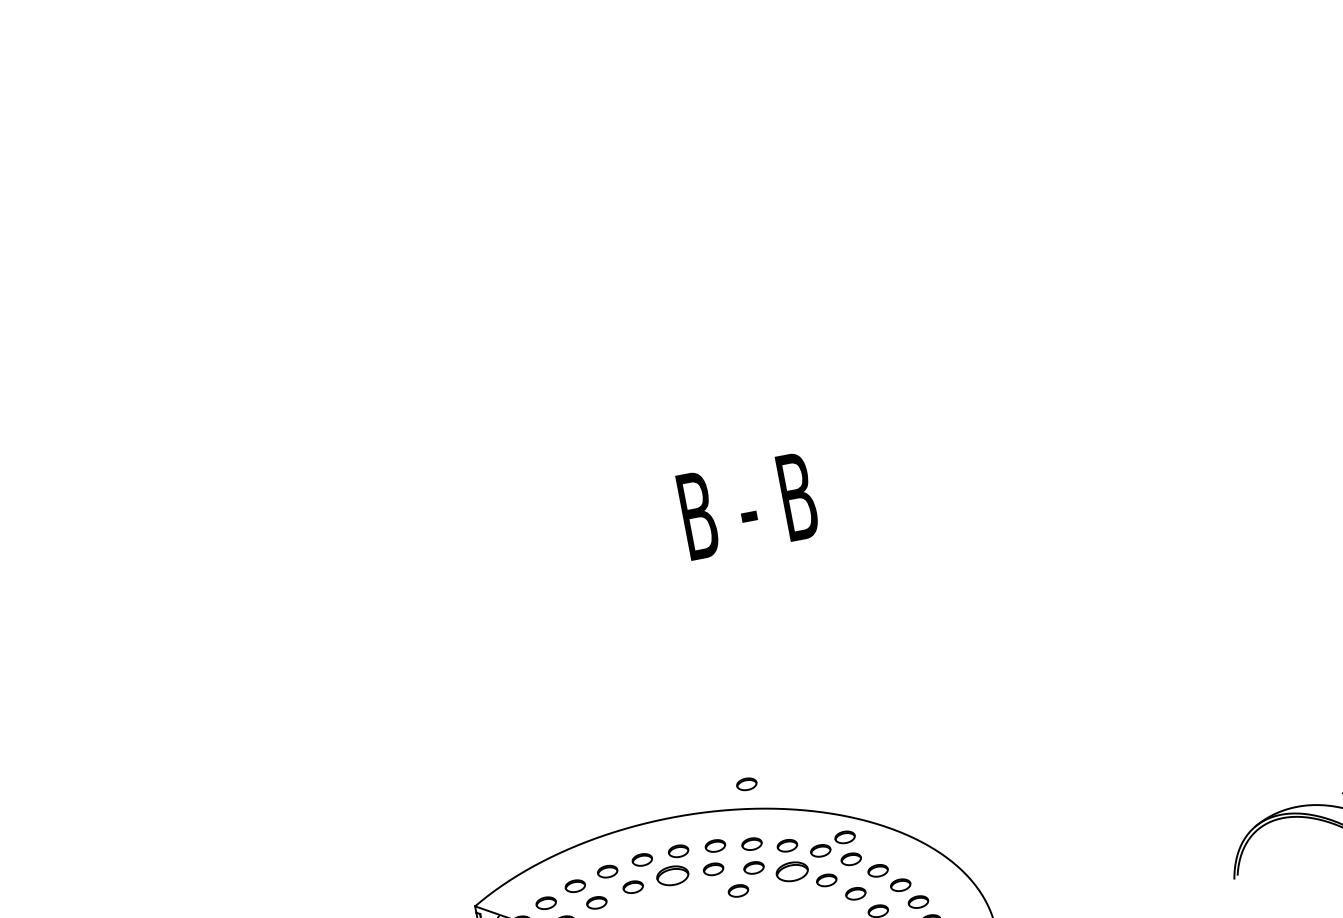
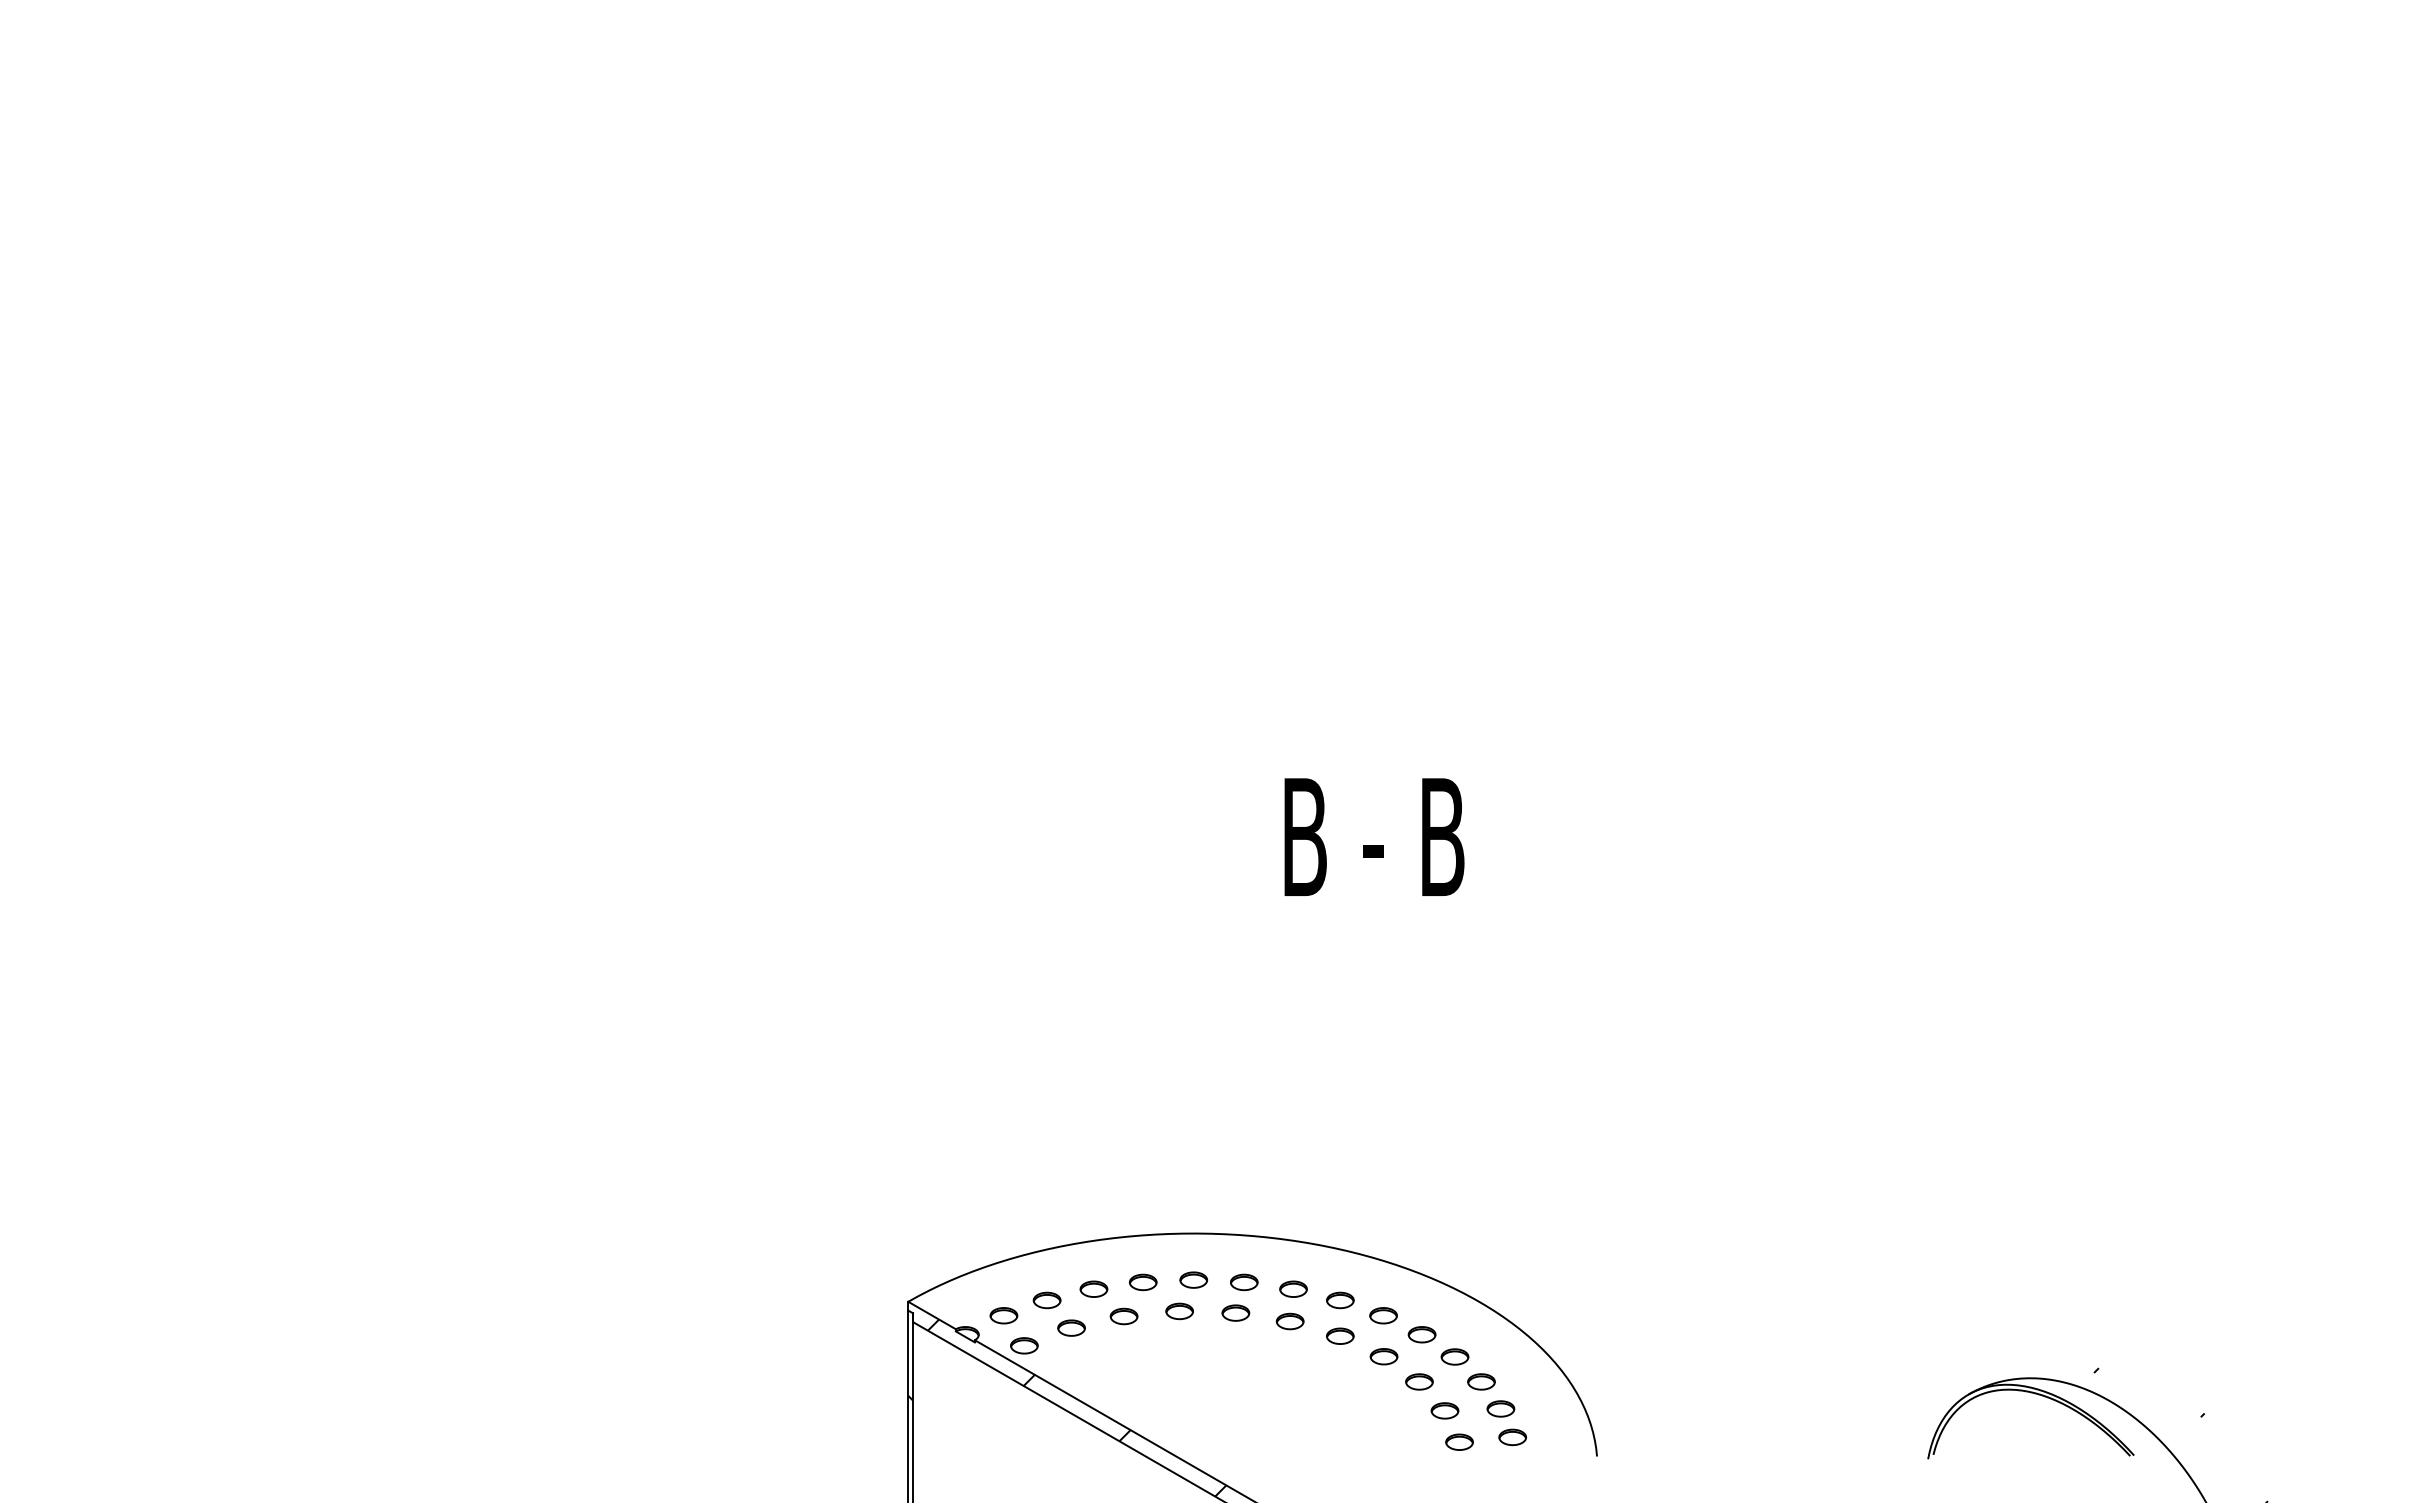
part: (746, 783) -> (1301, 1207), removed
part: (845, 837) -> (1419, 1303), removed
part: (792, 871) -> (1340, 1335), size x0.62
part: (672, 875) -> (1179, 1311), size x0.62
part: (738, 890) -> (1263, 1347), removed

